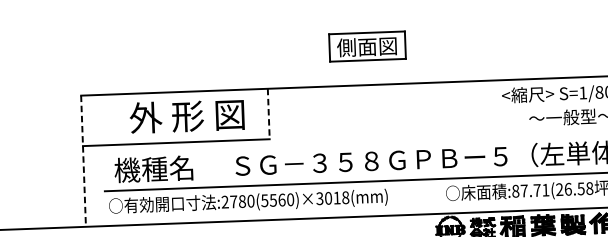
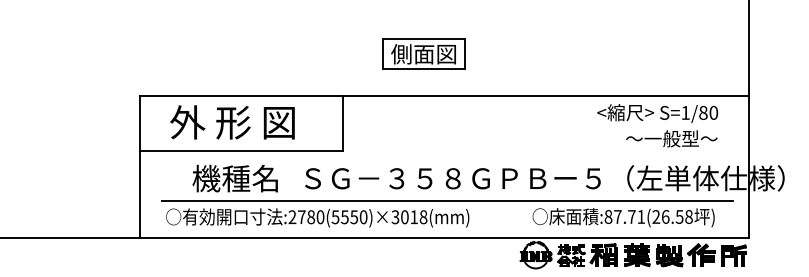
part: (366, 46) -> (423, 53), moved
line: (268, 114) -> (343, 123), dashed -> solid
text: (187, 116) -> (232, 122), moved
line: (83, 161) -> (140, 167), dashed -> solid
text: (153, 169) -> (234, 178), moved
text: (282, 200) -> (354, 217), :2780(5560)×3018(mm) -> :2780(5550)×3018(mm)

